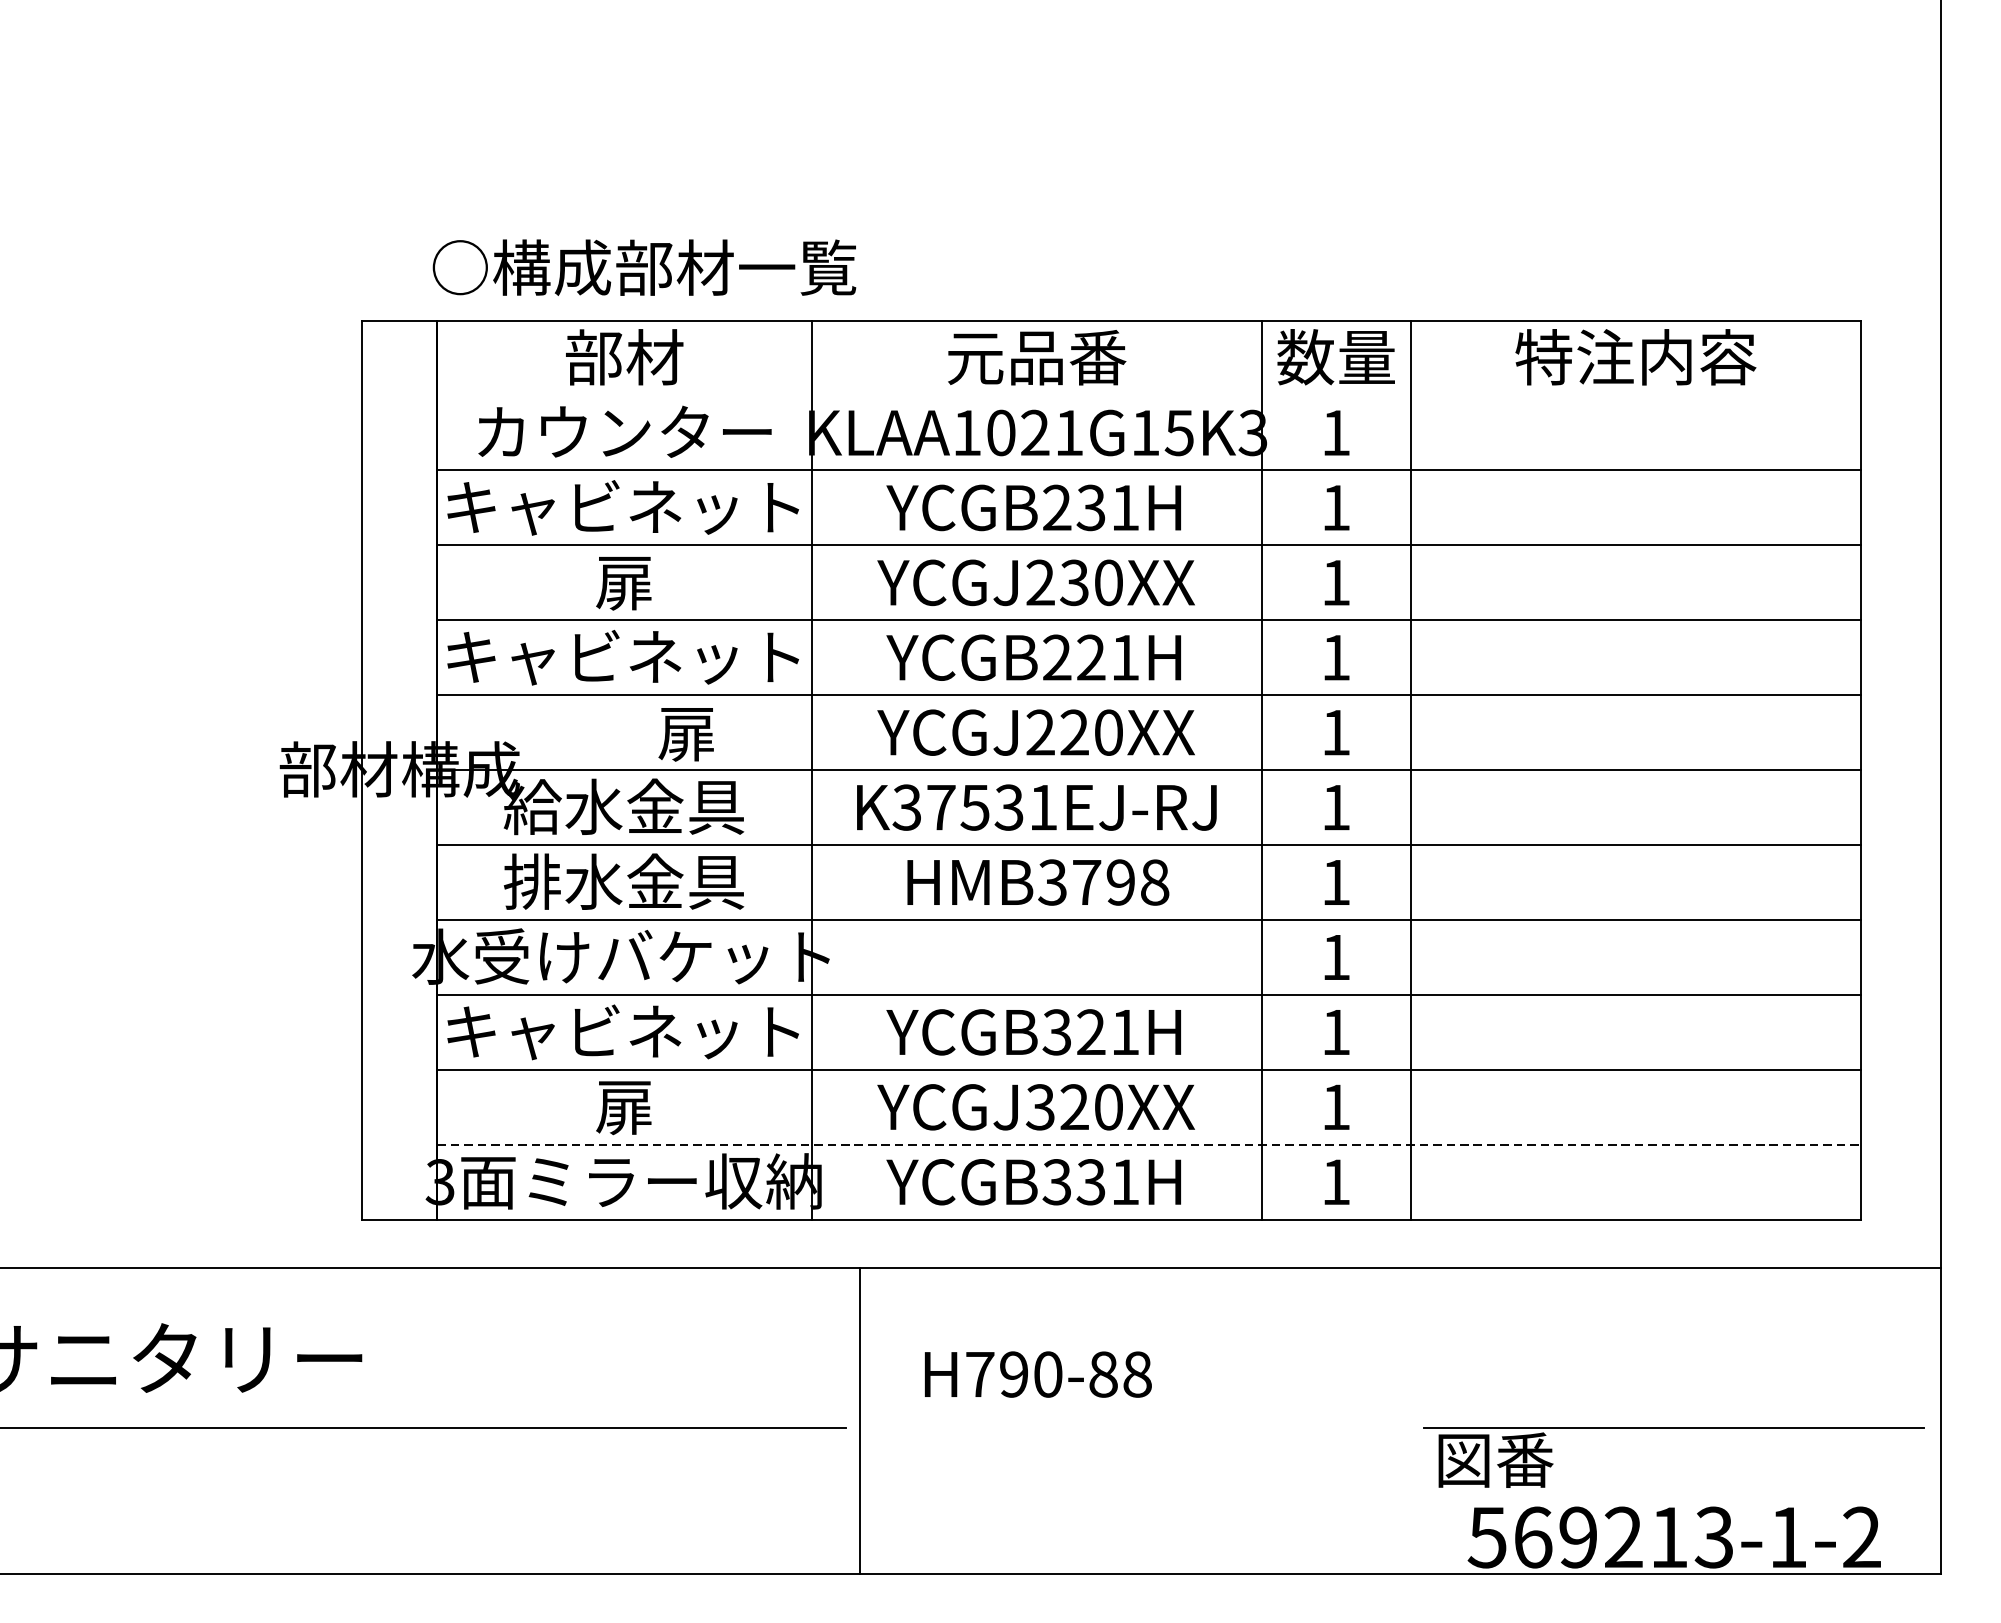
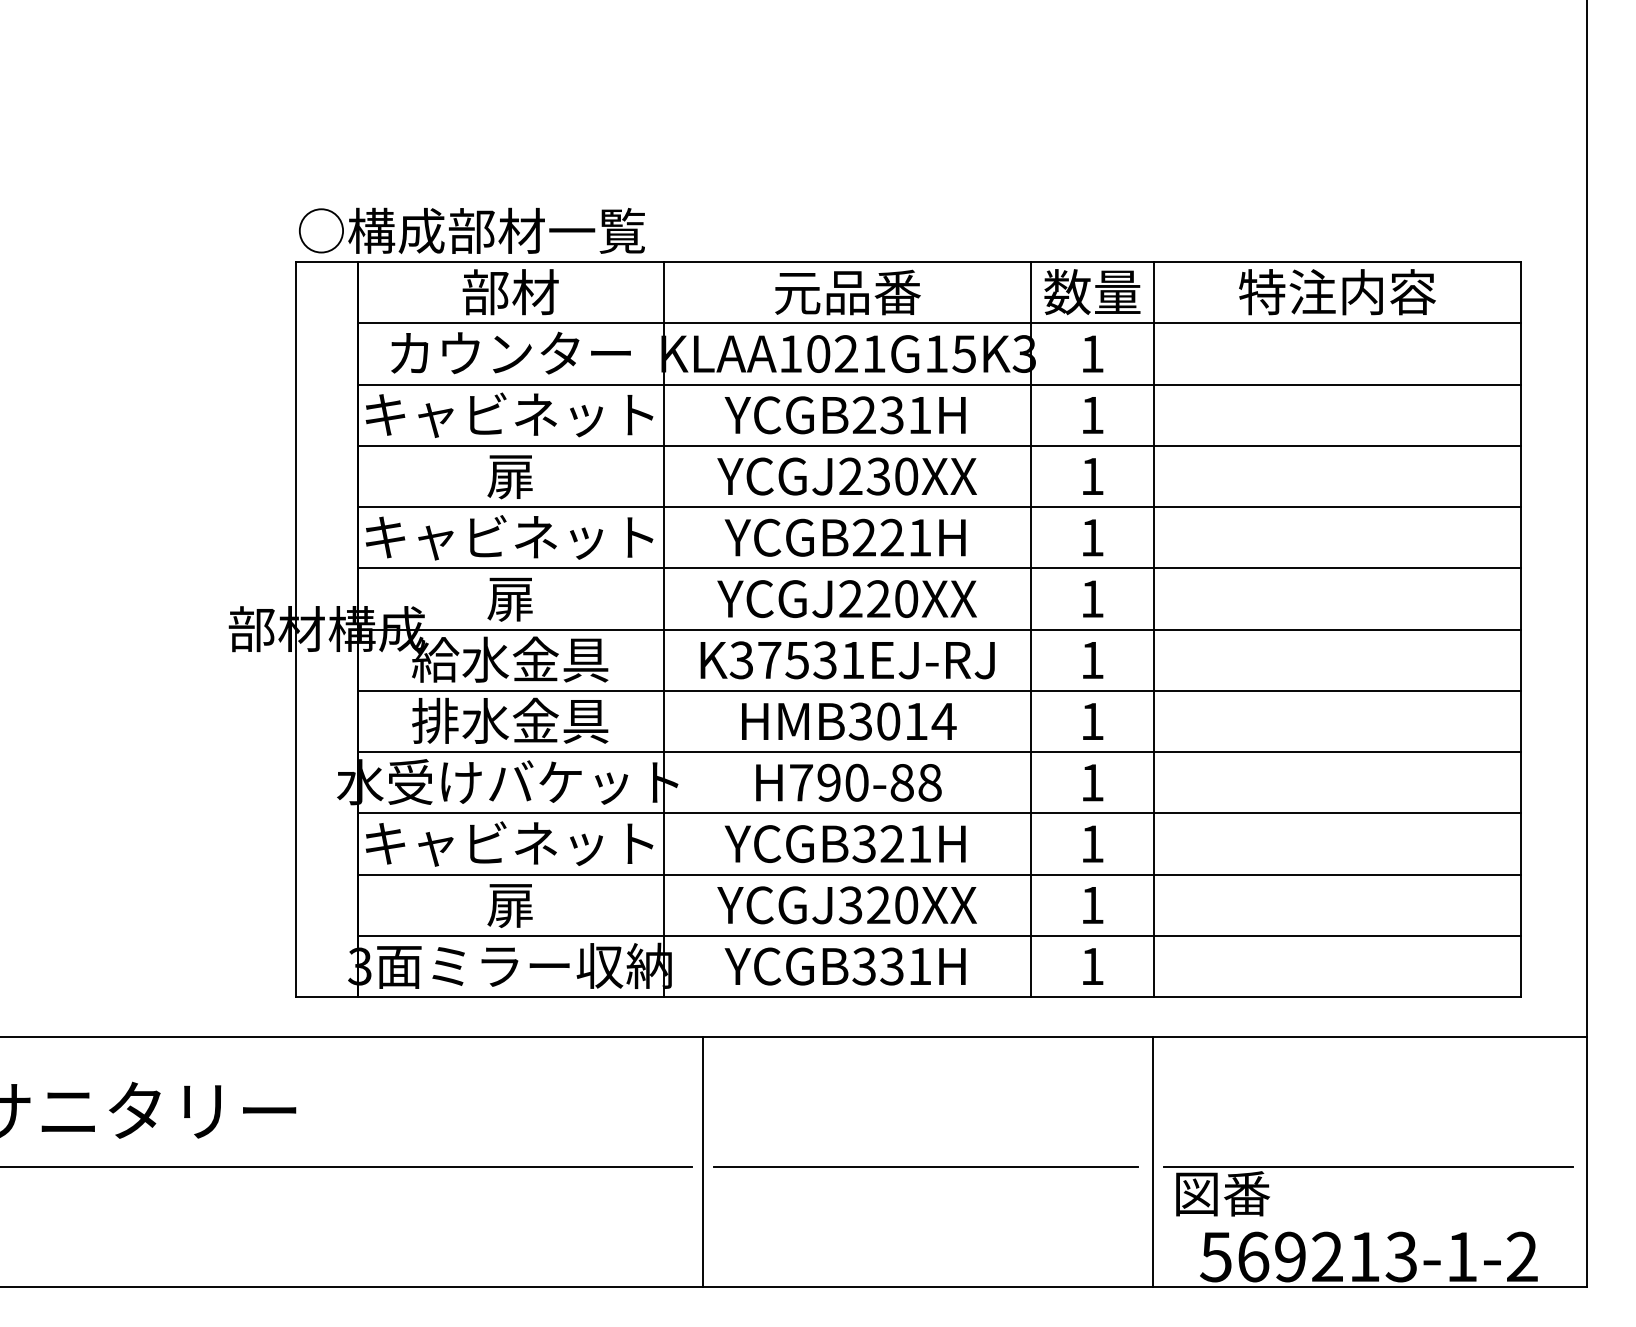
text: (643, 267) -> (471, 230), moved
line: (1149, 395) -> (939, 323), added
text: (685, 734) -> (509, 599), moved
text: (1120, 882) -> (916, 721), HMB3798 -> HMB3014
line: (1149, 1144) -> (939, 935), dashed -> solid
text: (1037, 1374) -> (848, 782), moved
line: (1409, 1421) -> (1152, 1162), added
line: (1131, 1427) -> (925, 1167), added

